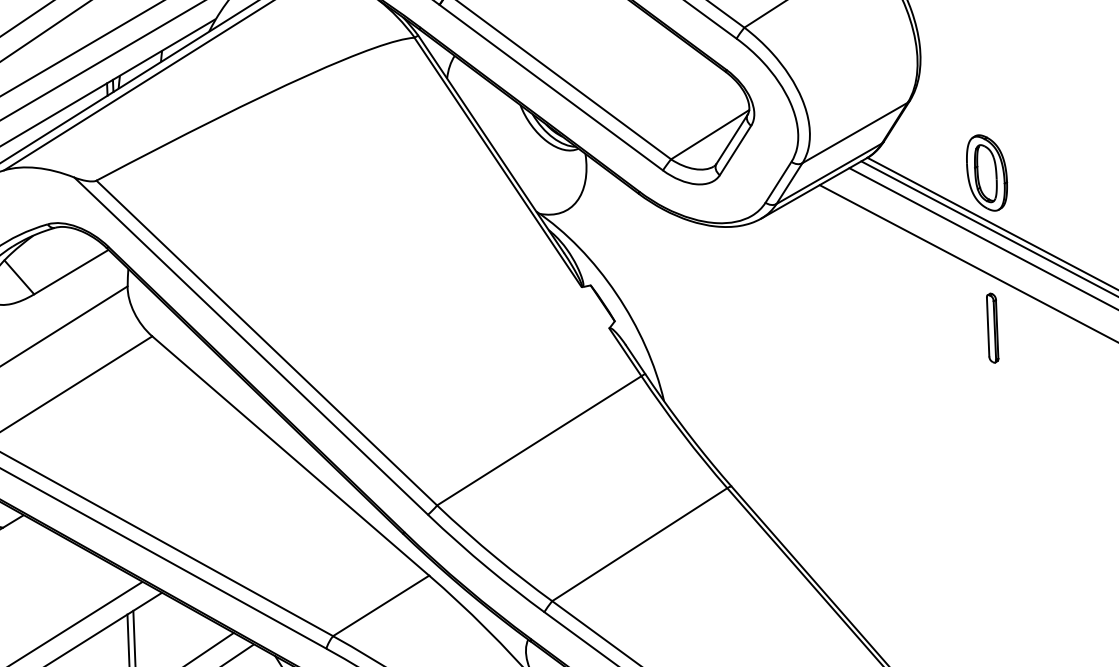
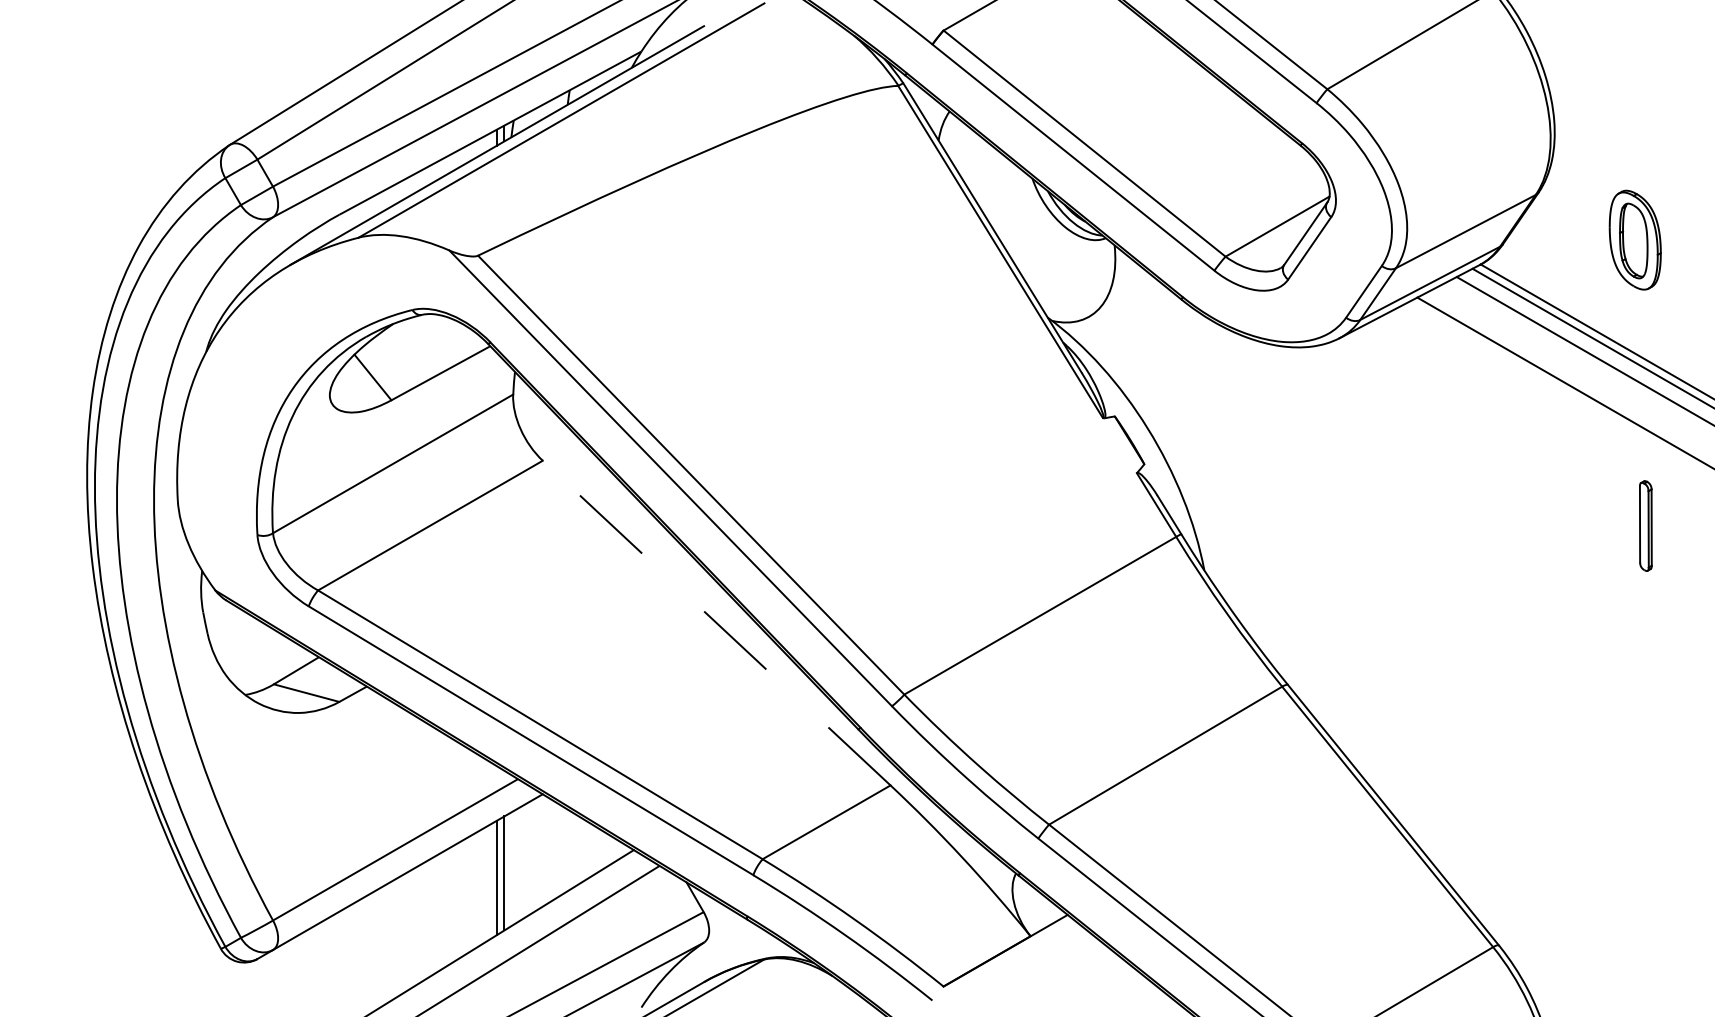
part: (986, 172) -> (1634, 239), moved
part: (992, 327) -> (1645, 525), moved
line: (290, 456) -> (716, 623), solid -> dashed

